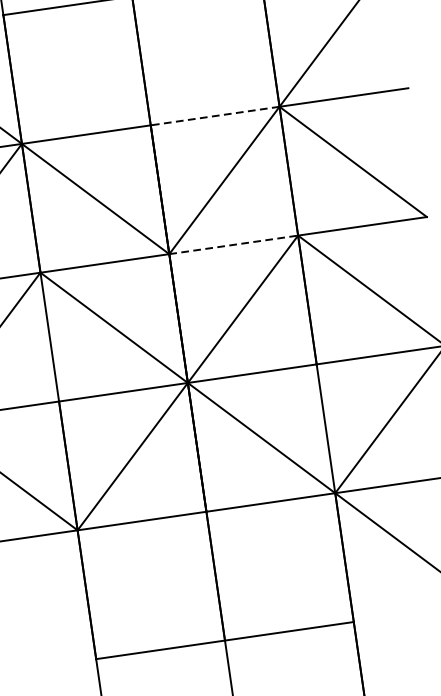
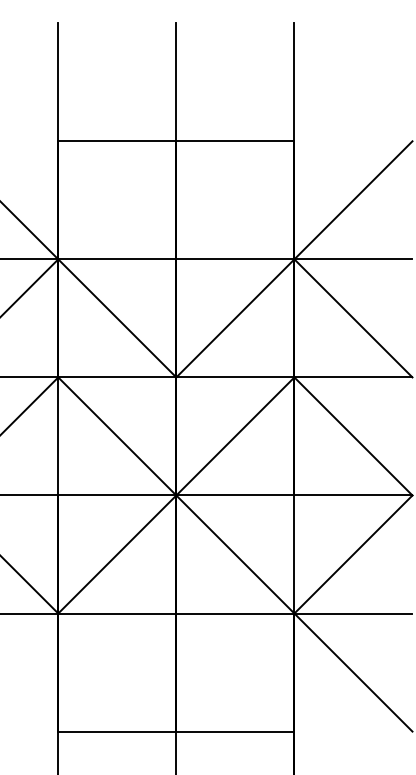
line: (214, 116) -> (234, 259), dashed -> solid
line: (233, 244) -> (235, 377), dashed -> solid

